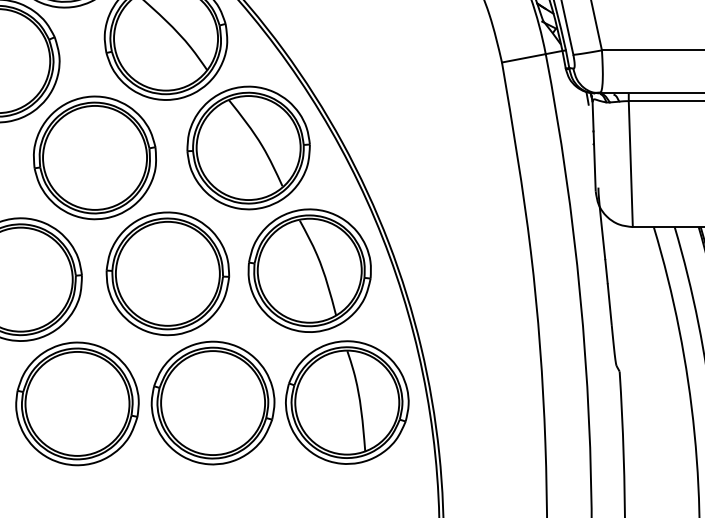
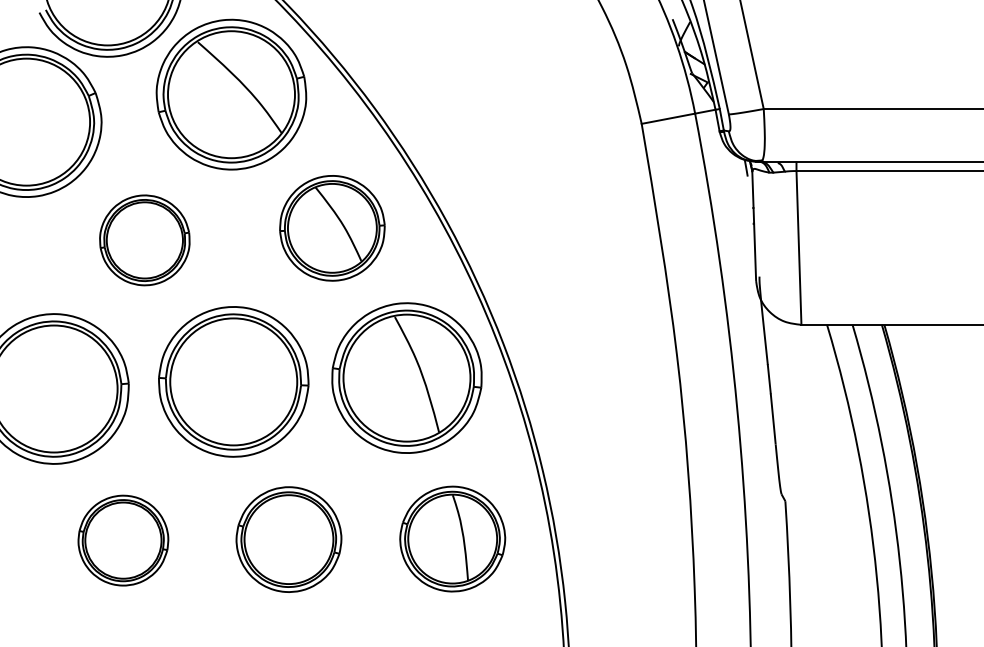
part: (248, 148) -> (332, 228), size x0.7
part: (94, 158) -> (144, 240), size x0.6
part: (212, 402) -> (288, 539), size x0.7
part: (347, 402) -> (452, 538), size x0.7
part: (77, 403) -> (123, 540), size x0.6

